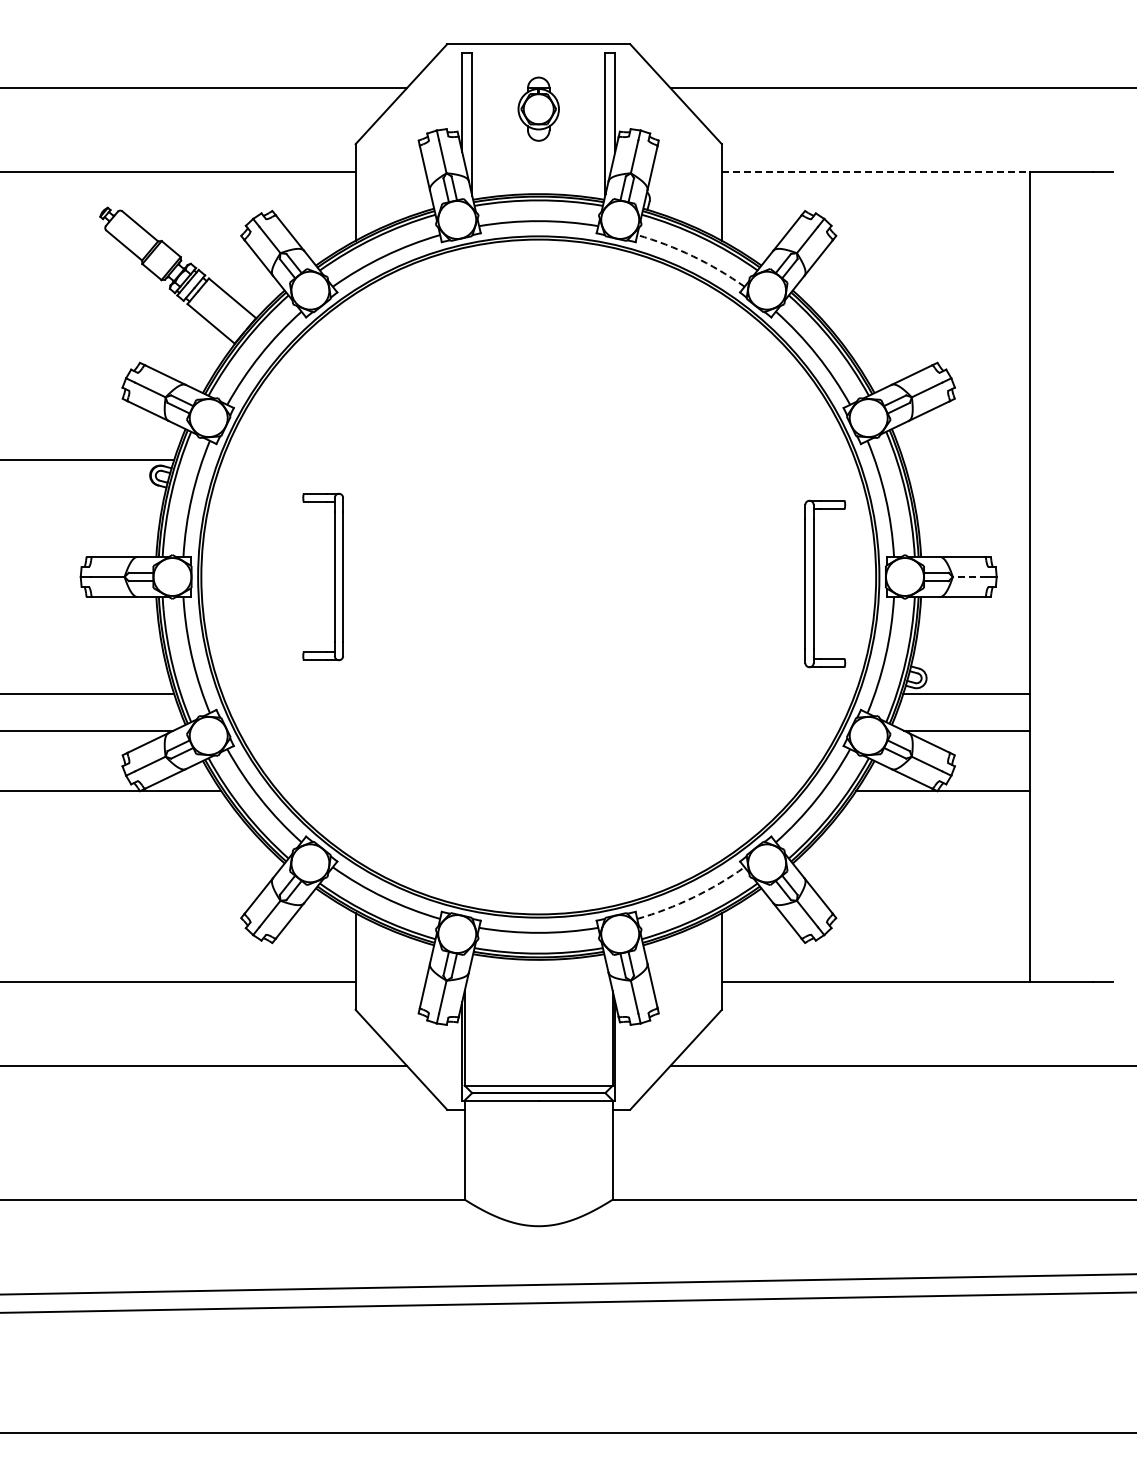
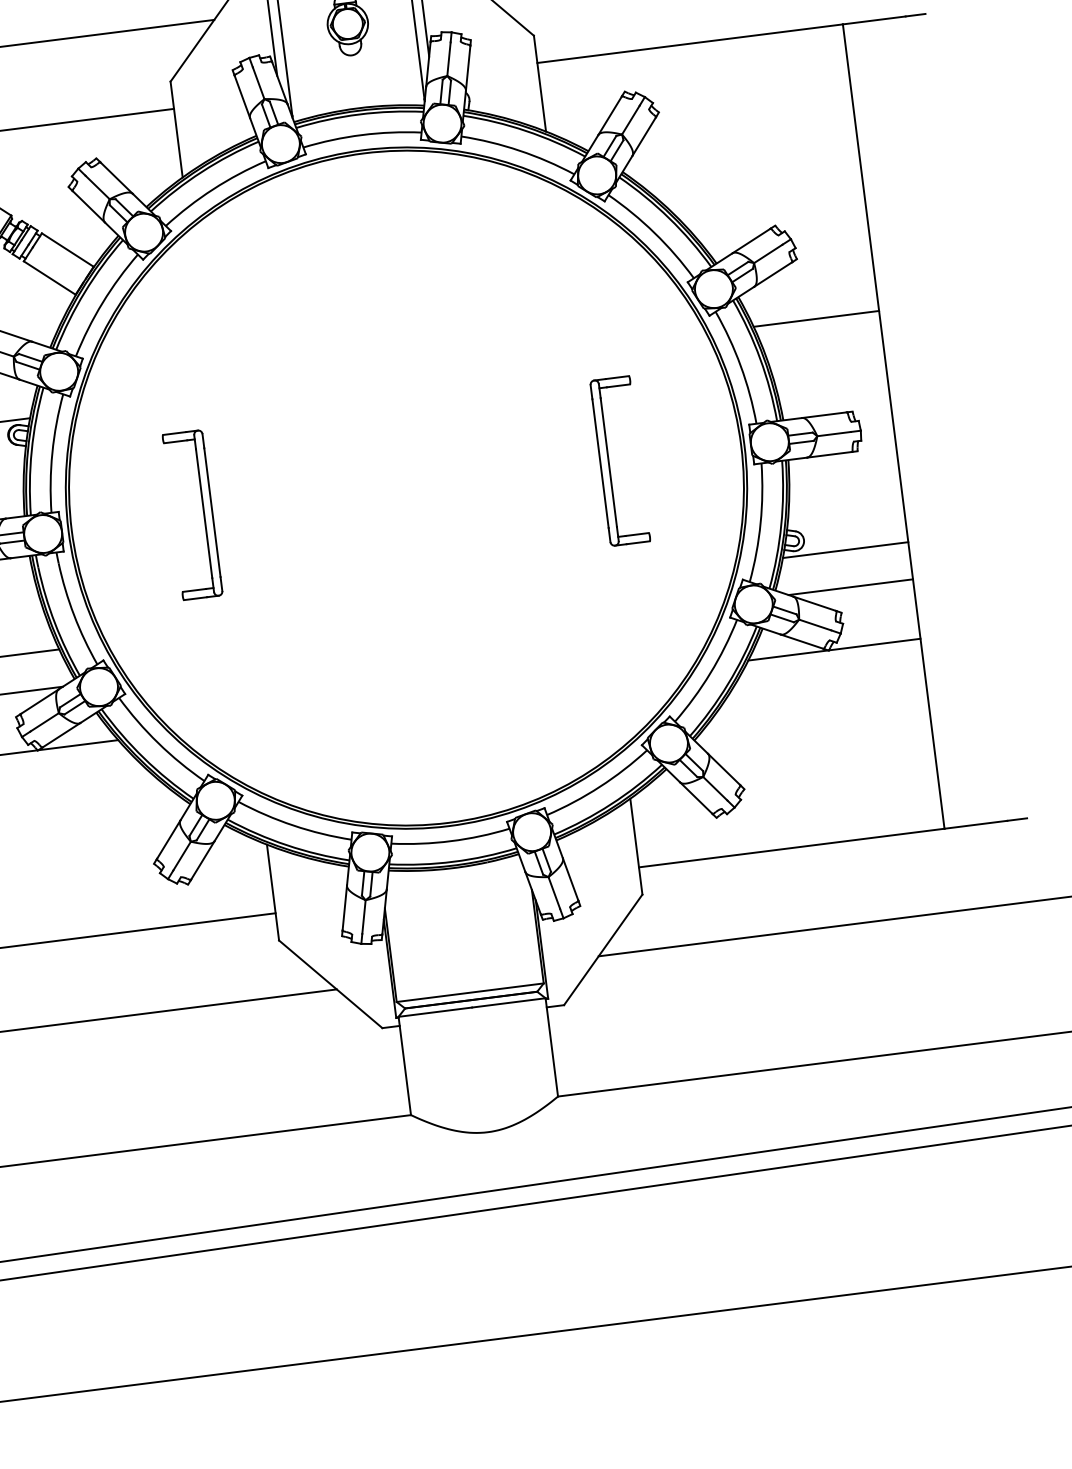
line: (875, 171) -> (689, 43), dashed -> solid
arc: (693, 256) -> (519, 150), dashed -> solid
line: (966, 460) -> (816, 318), added
line: (969, 577) -> (833, 434), dashed -> solid
part: (814, 583) -> (609, 461), moved
arc: (693, 897) -> (600, 786), dashed -> solid

